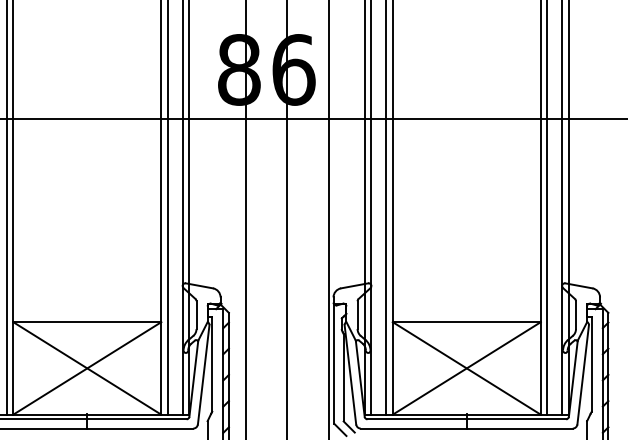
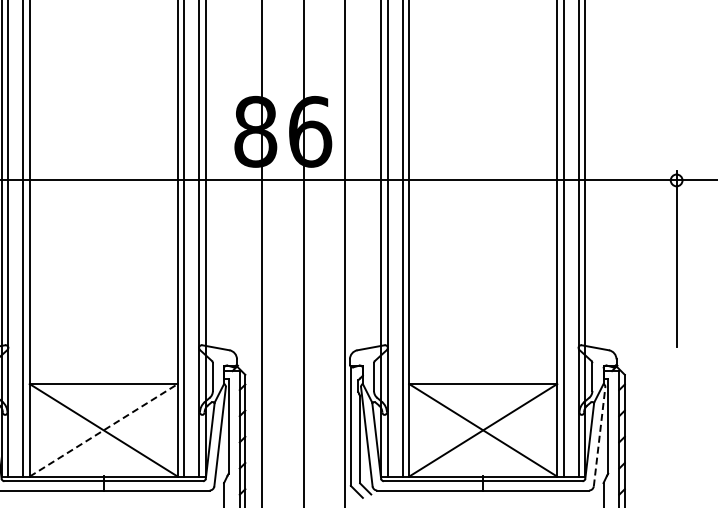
line: (88, 368) -> (104, 430), solid -> dashed
line: (583, 374) -> (599, 436), solid -> dashed

